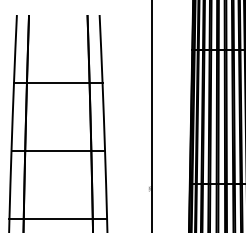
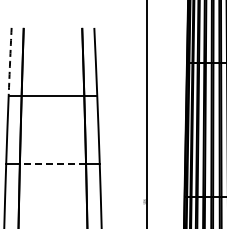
arc: (15, 48) -> (10, 61), solid -> dashed
line: (57, 150) -> (52, 163), solid -> dashed

